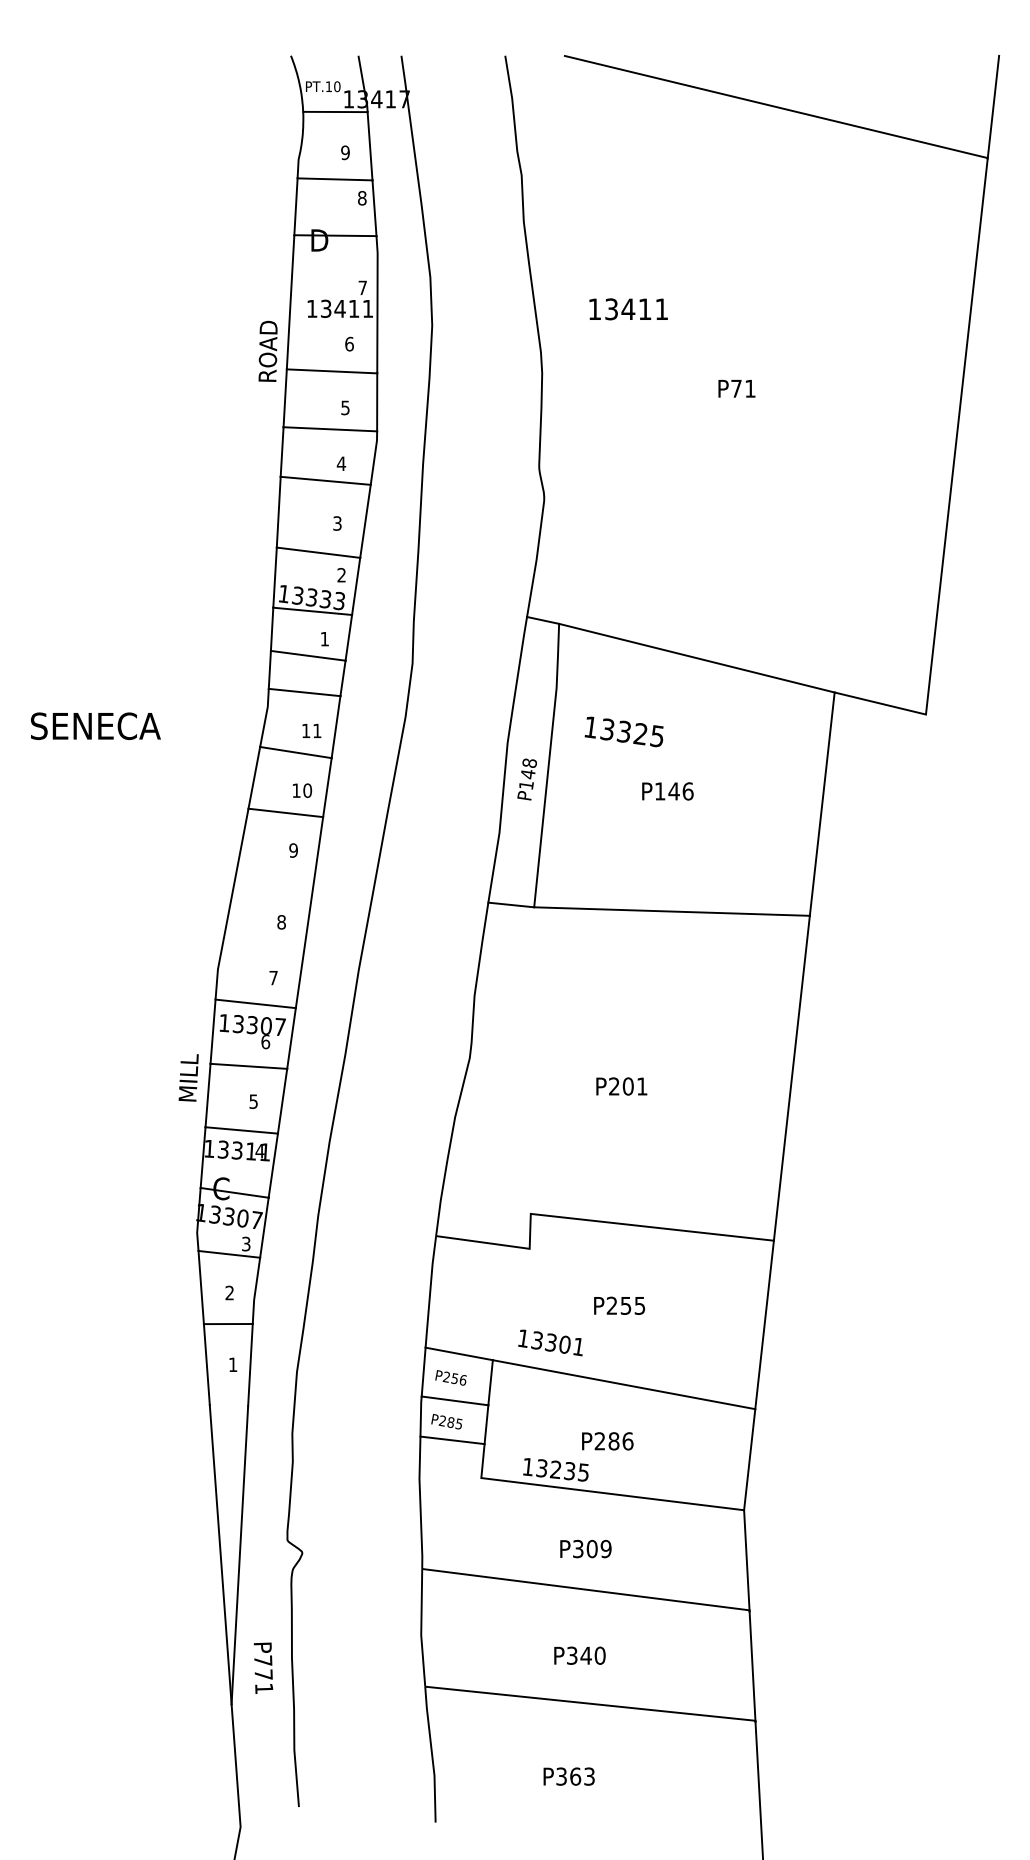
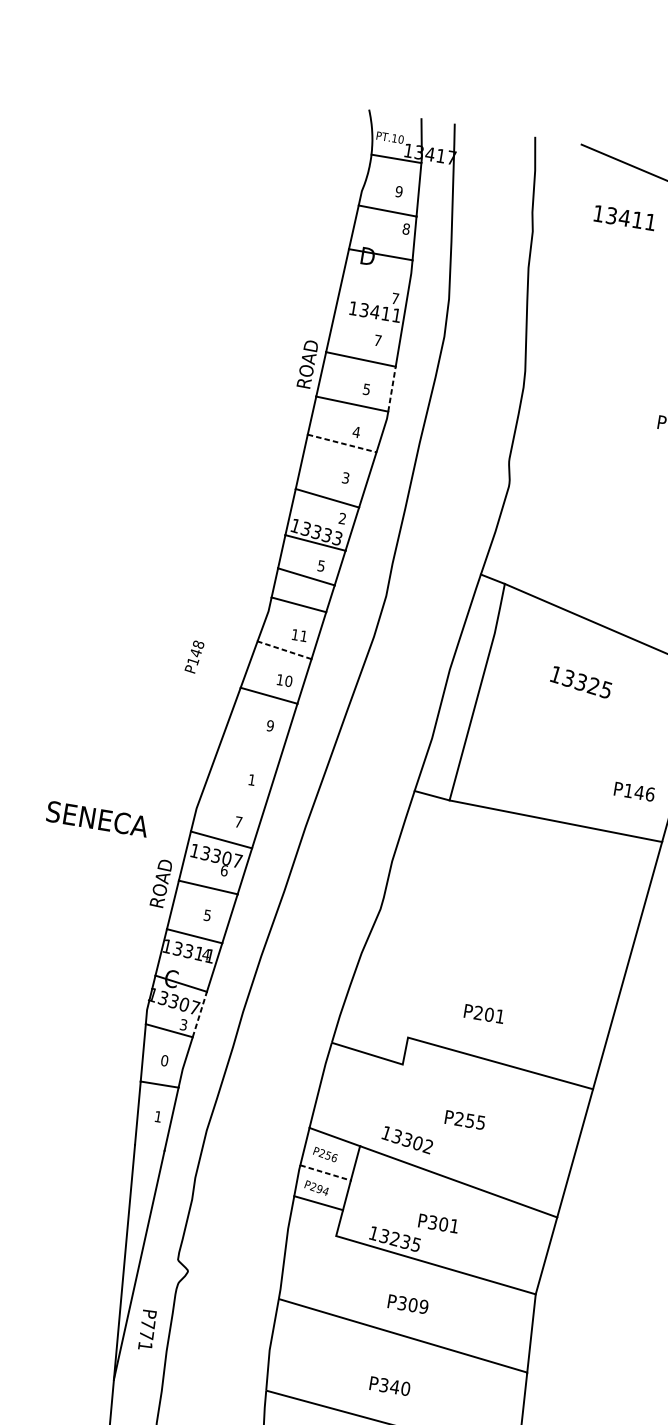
text: (628, 309) -> (624, 218), moved
text: (349, 343) -> (378, 340), 6 -> 7
text: (267, 350) -> (307, 363), moved
line: (377, 402) -> (392, 389), solid -> dashed
line: (326, 480) -> (342, 443), solid -> dashed
text: (324, 639) -> (321, 566), 1 -> 5
text: (95, 725) -> (97, 818), moved
text: (623, 731) -> (580, 682), moved
line: (295, 752) -> (284, 650), solid -> dashed
text: (526, 779) -> (194, 656), moved
text: (667, 791) -> (634, 791), moved
text: (281, 922) -> (251, 780), 8 -> 1
text: (188, 1069) -> (161, 882), MILL -> ROAD
text: (621, 1086) -> (484, 1013), moved
line: (264, 1227) -> (199, 1014), solid -> dashed
text: (229, 1292) -> (164, 1060), 2 -> 0
text: (578, 1346) -> (428, 1146), 13301 -> 13302
line: (455, 1400) -> (326, 1172), solid -> dashed
text: (454, 1423) -> (322, 1190), P285 -> P294
text: (613, 1441) -> (443, 1224), P286 -> P301
text: (263, 1667) -> (147, 1329), moved

